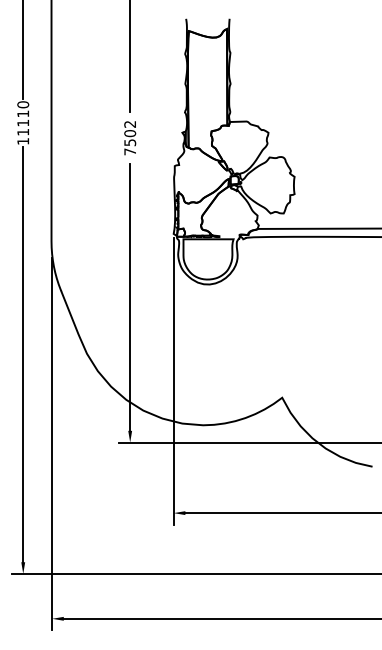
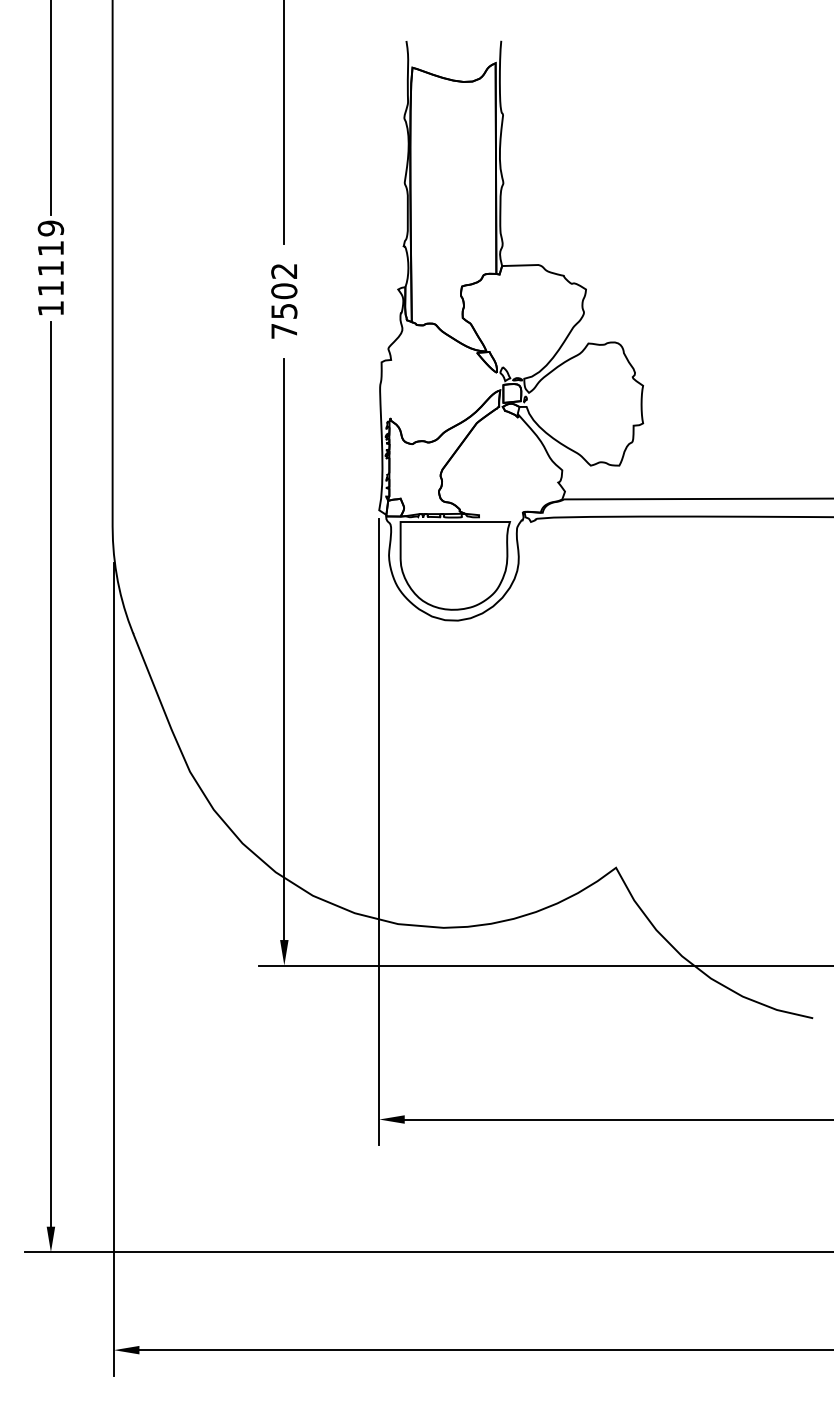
text: (23, 104) -> (51, 227), 11110 -> 11119

